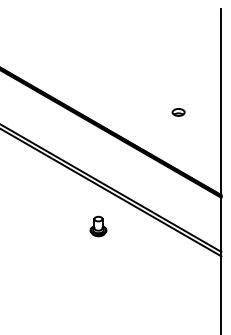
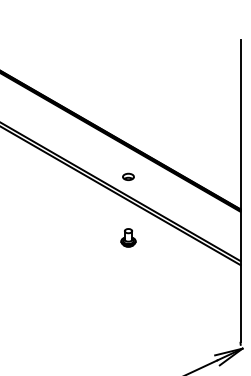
part: (178, 111) -> (128, 176), moved

